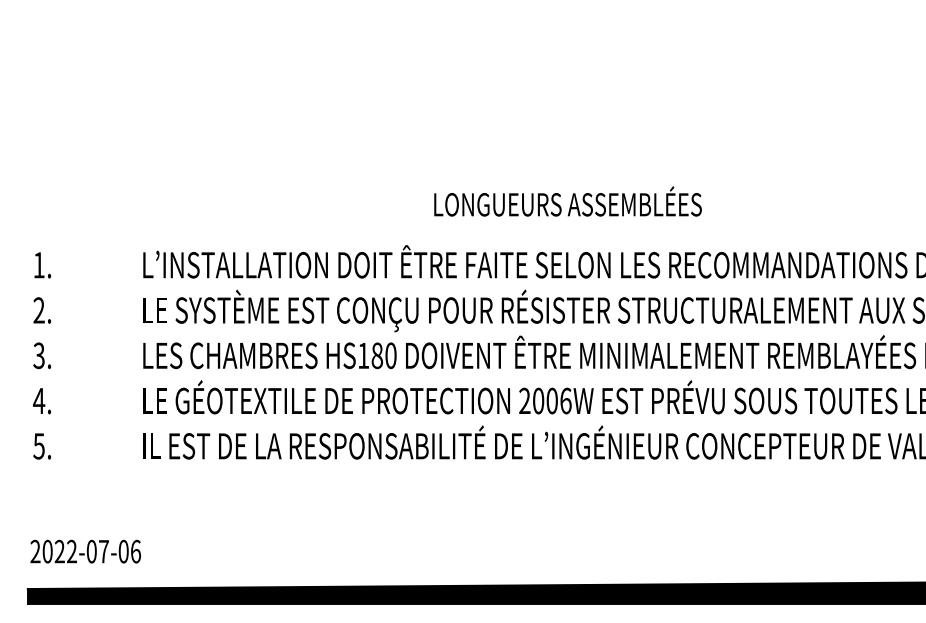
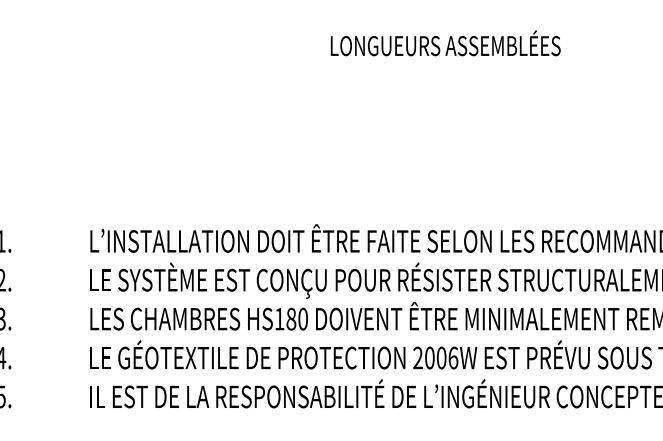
text: (567, 201) -> (445, 43), moved

